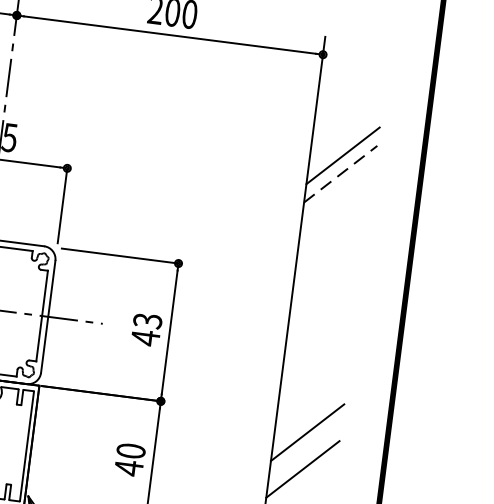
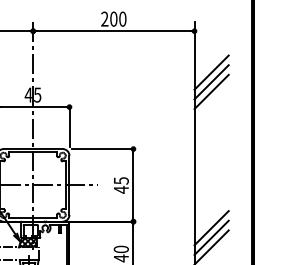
line: (345, 137) -> (211, 72), added
line: (340, 173) -> (211, 91), dashed -> solid
text: (146, 320) -> (120, 180), 43 -> 45
line: (305, 450) -> (211, 237), added

